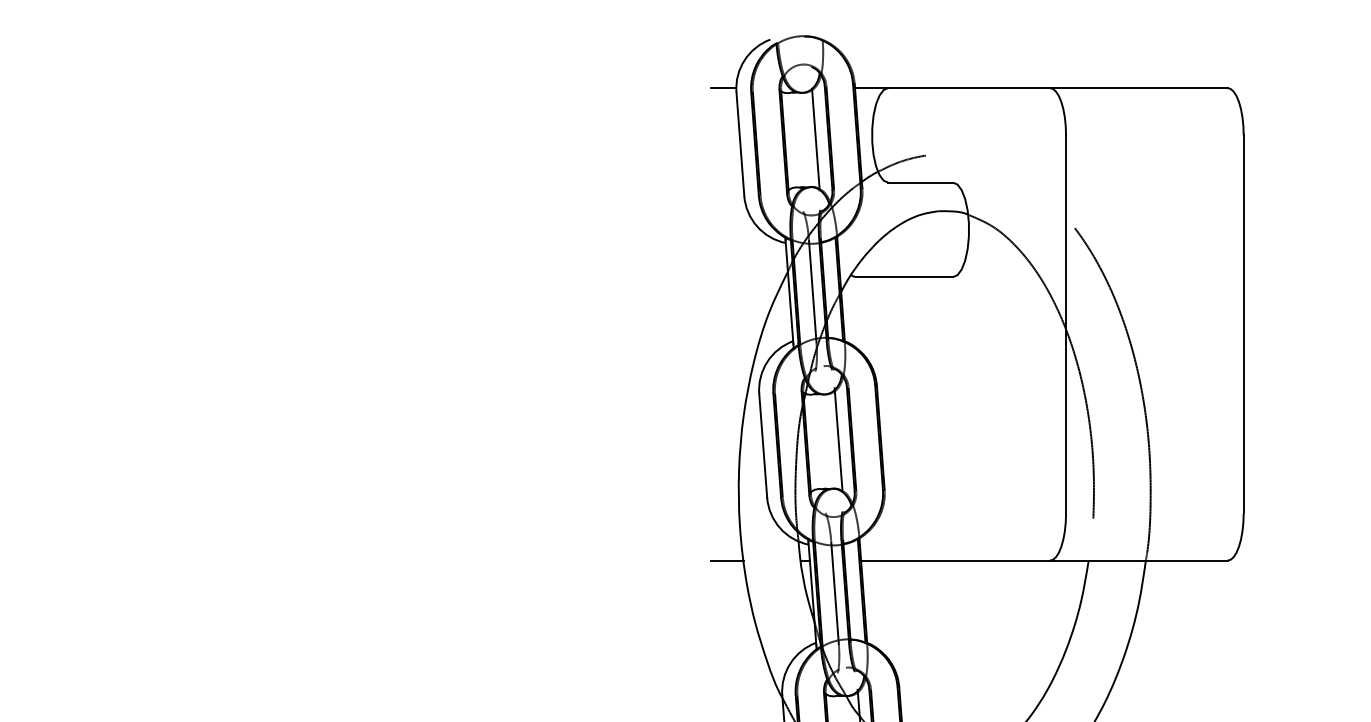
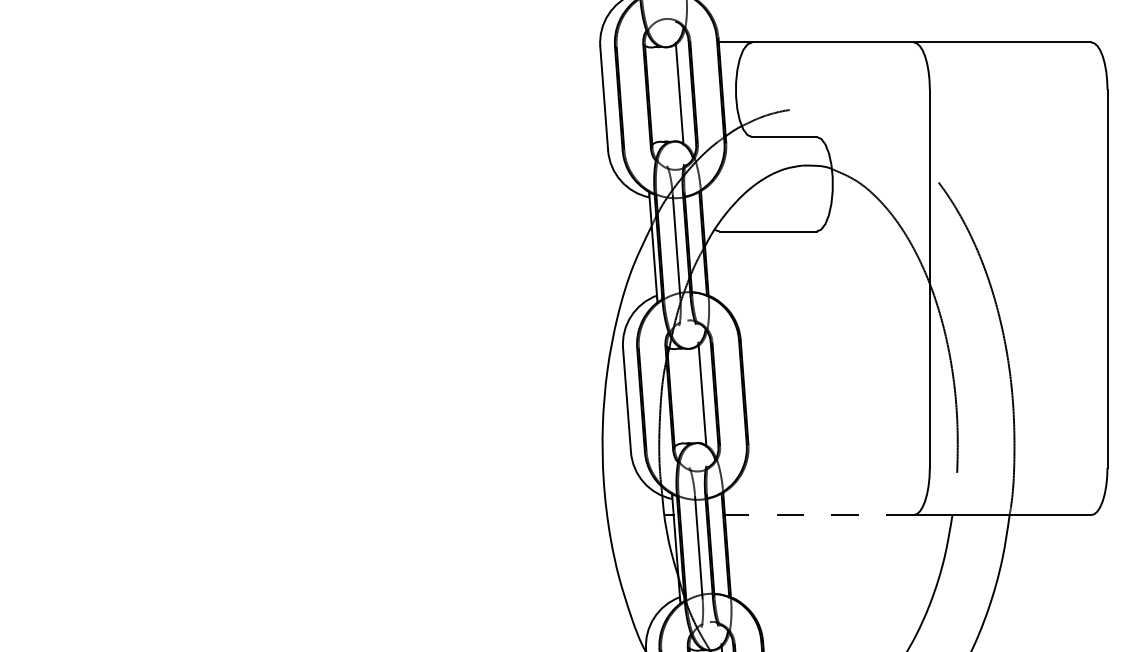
line: (723, 88) -> (587, 42), removed
line: (727, 560) -> (591, 514), removed
line: (954, 560) -> (818, 514), solid -> dashed

